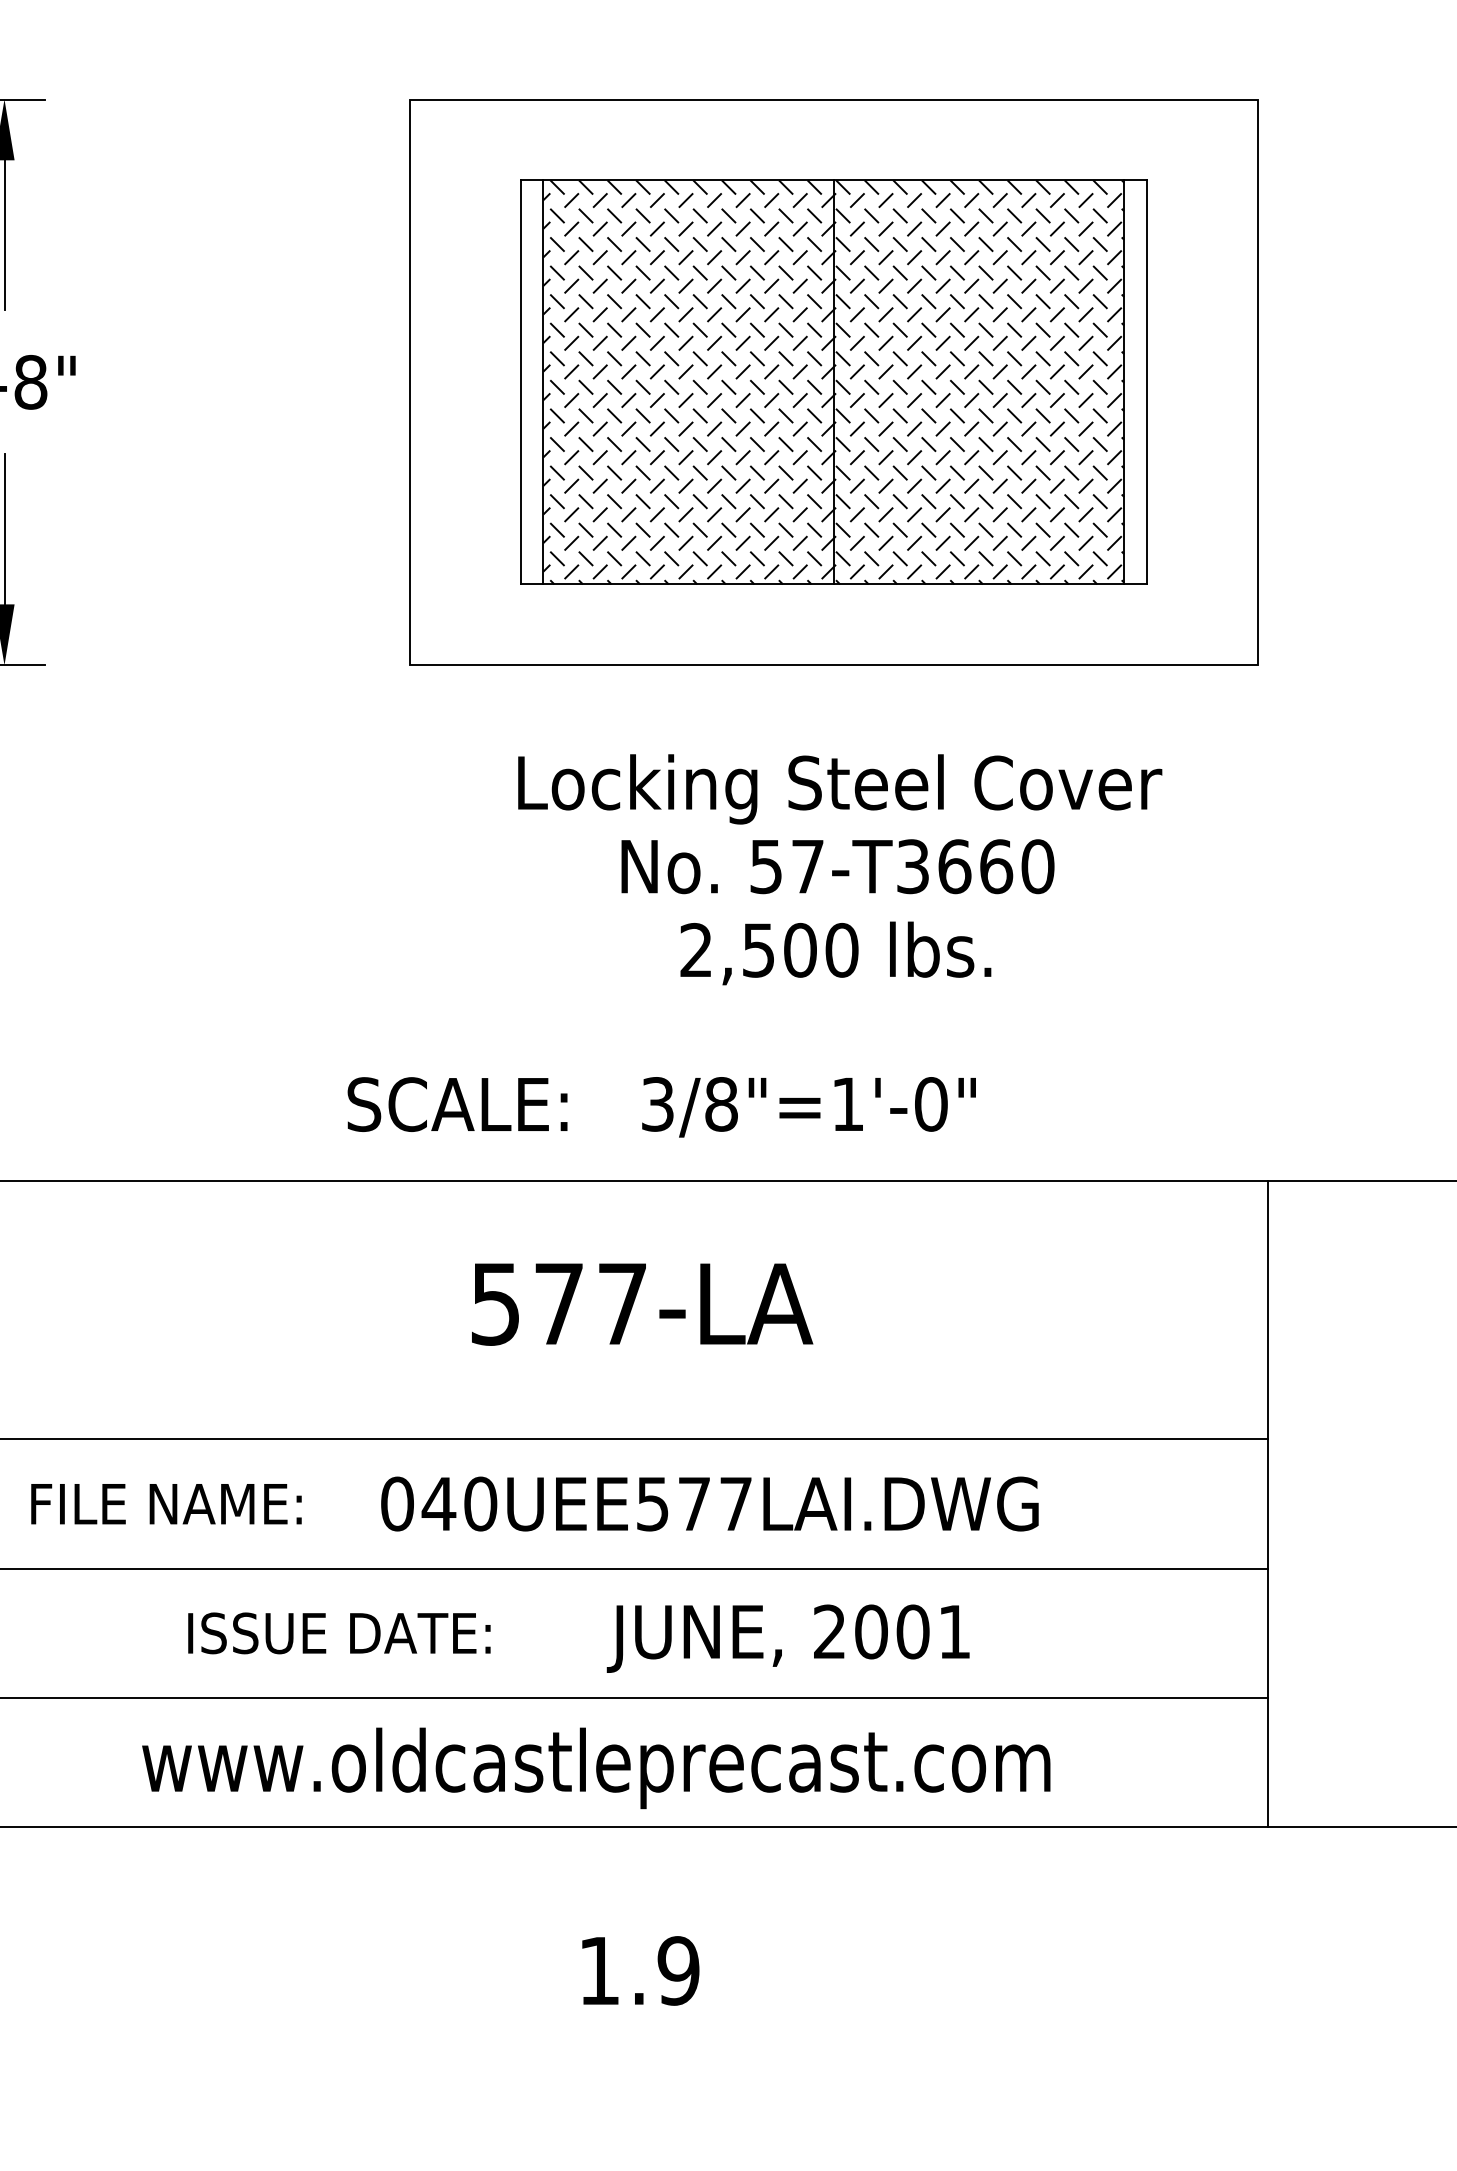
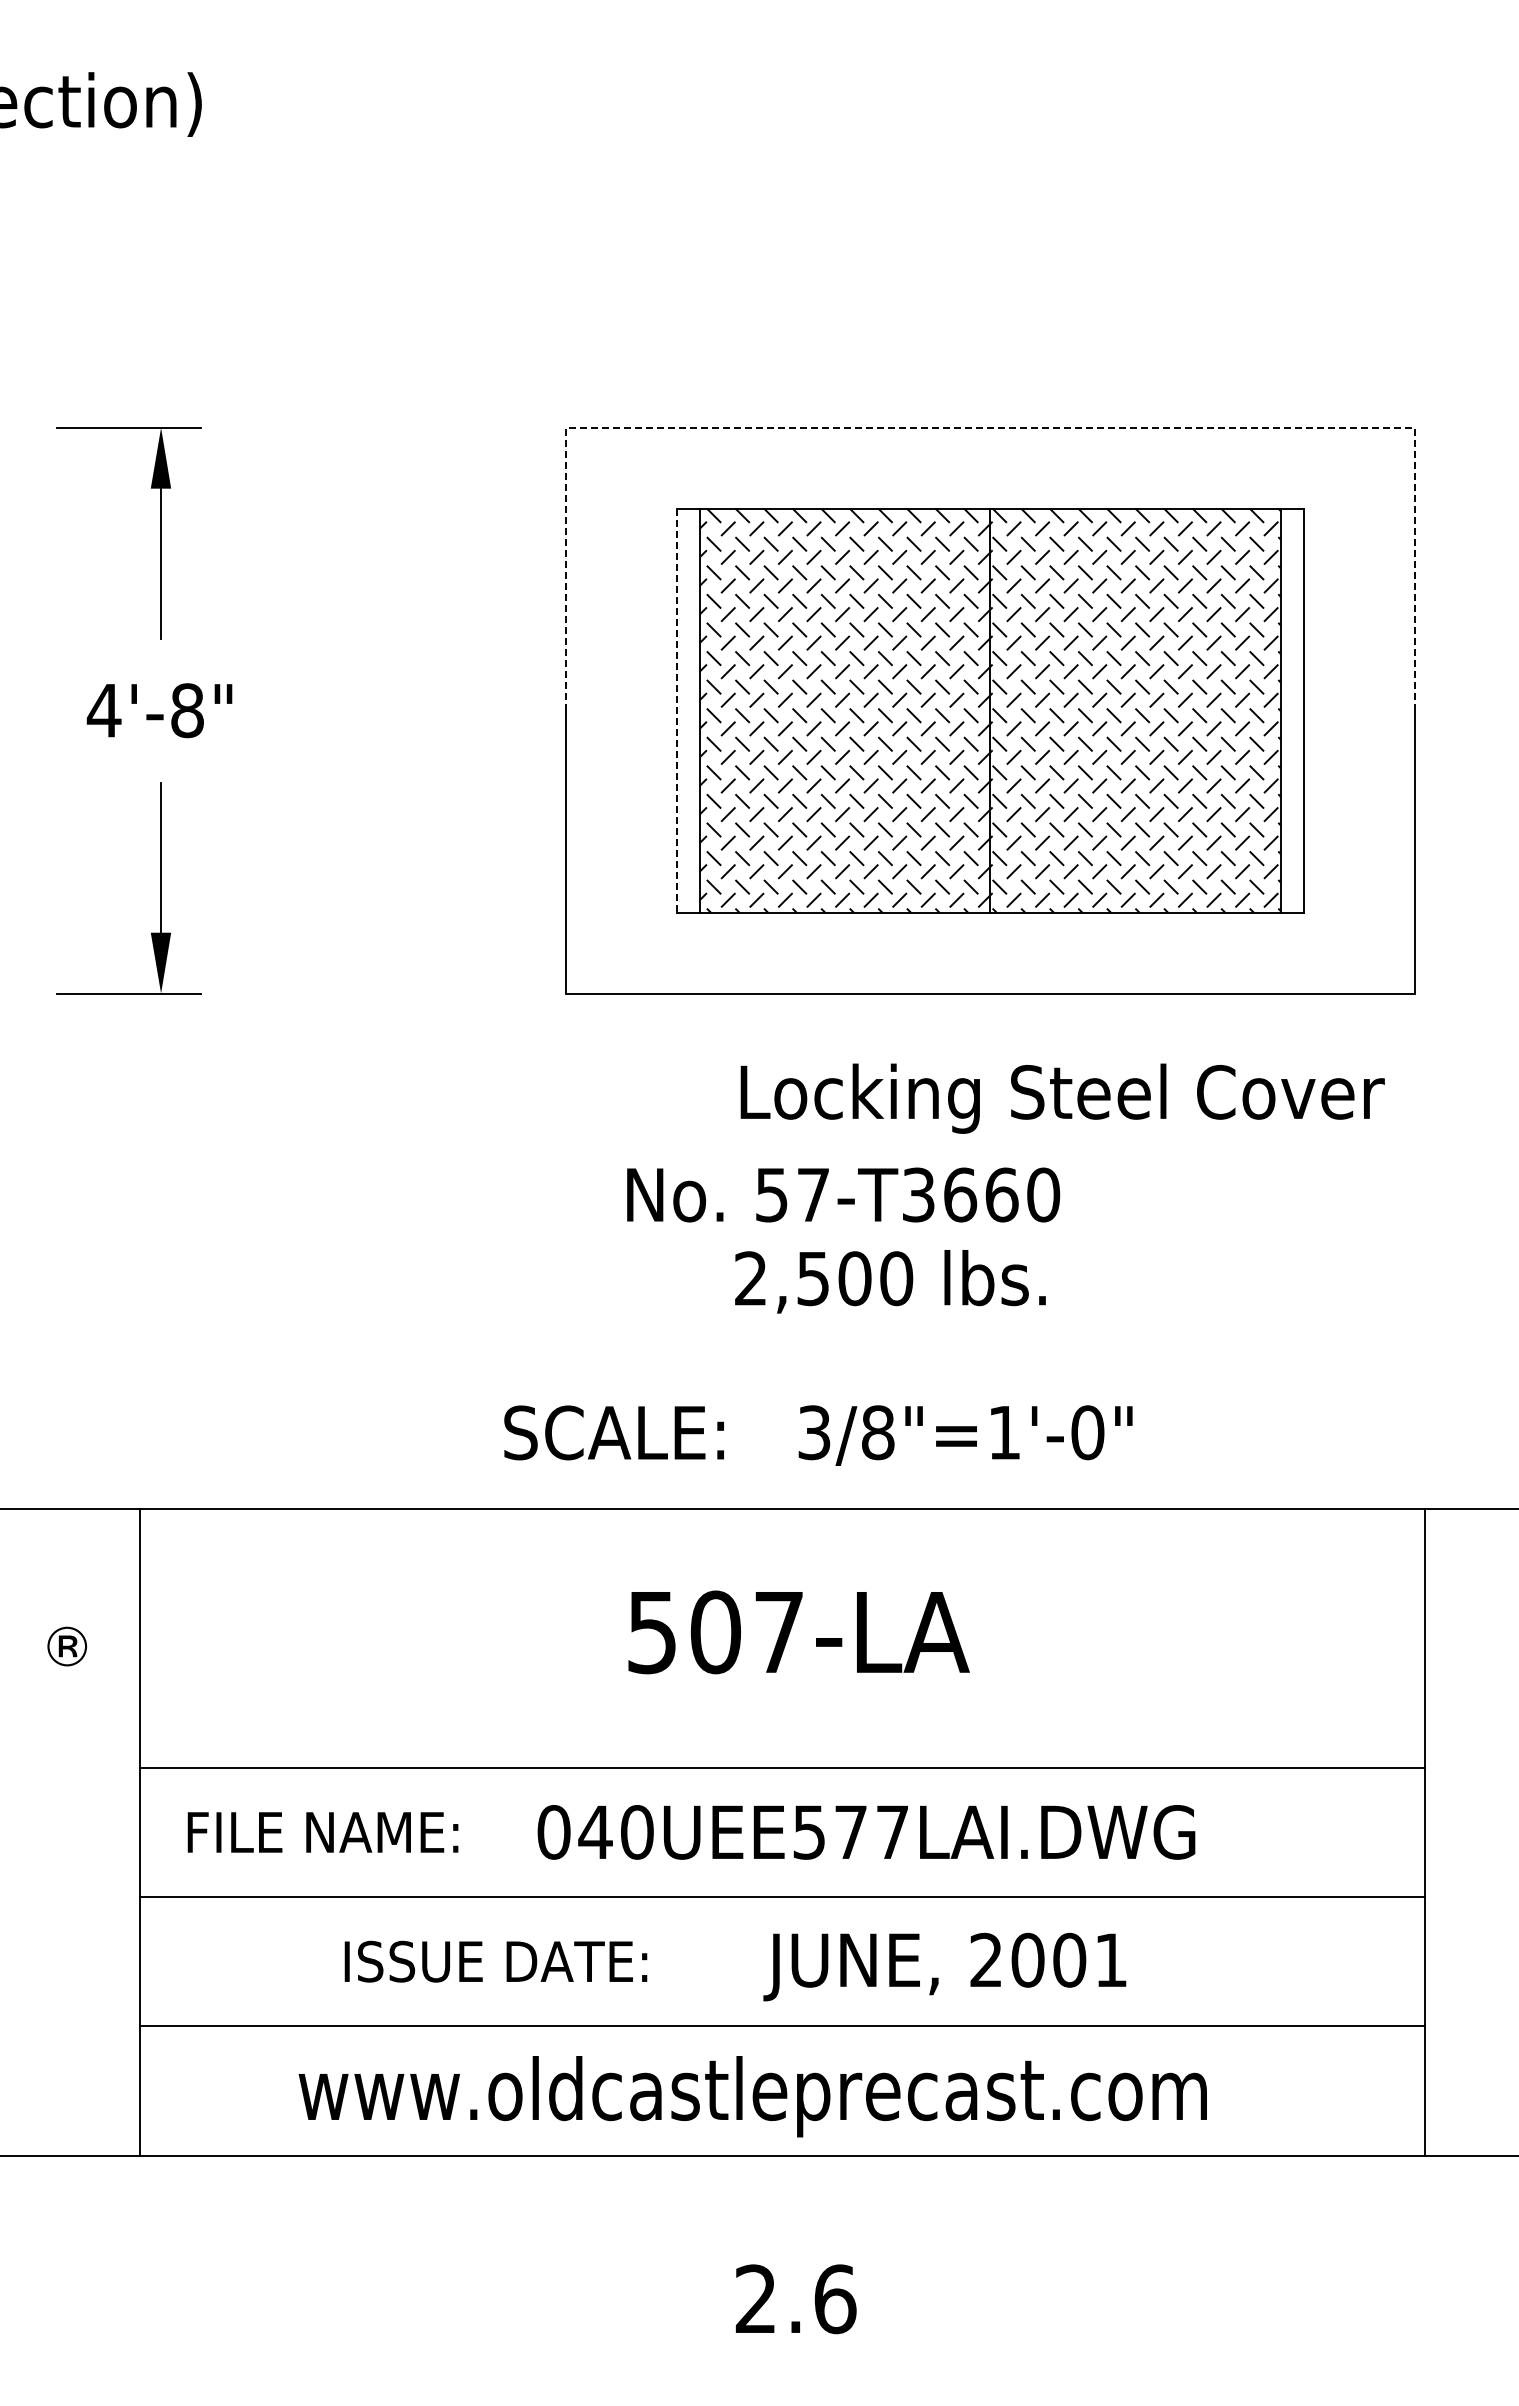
line: (832, 99) -> (989, 427), solid -> dashed
line: (520, 383) -> (677, 711), solid -> dashed
text: (839, 789) -> (1062, 1098), moved
text: (837, 866) -> (843, 1194), moved
text: (835, 953) -> (890, 1281), moved
text: (558, 1304) -> (715, 1632), 577-LA -> 507-LA
text: (638, 1971) -> (795, 2299), 1.9 -> 2.6

